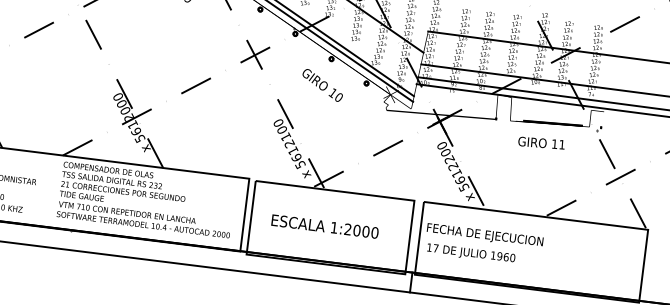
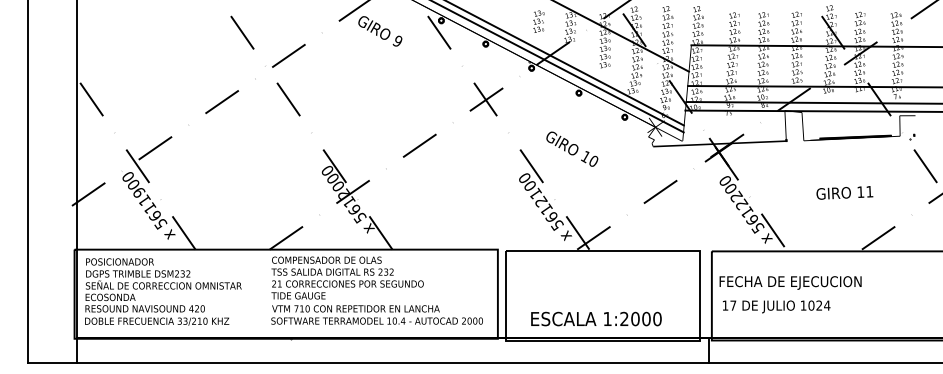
text: (322, 84) -> (572, 148), moved
text: (541, 142) -> (844, 192), moved
text: (325, 226) -> (596, 318), moved
text: (506, 257) -> (819, 305), 1960 -> 1024

